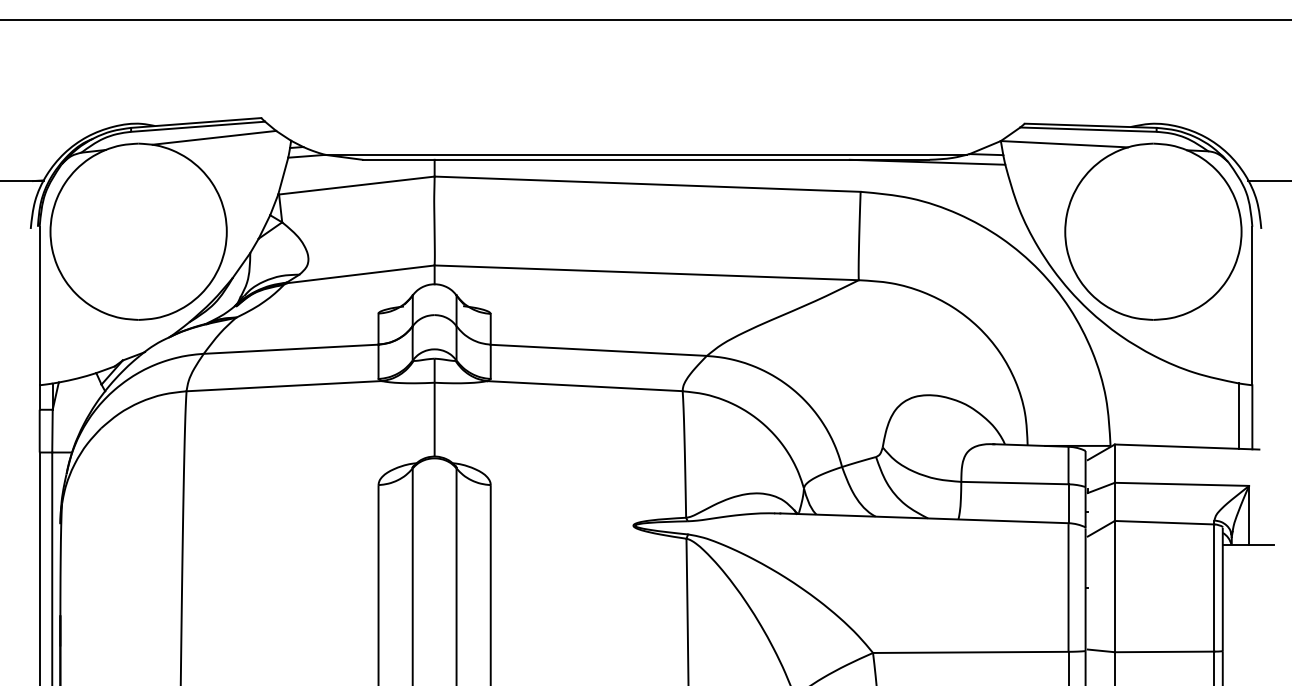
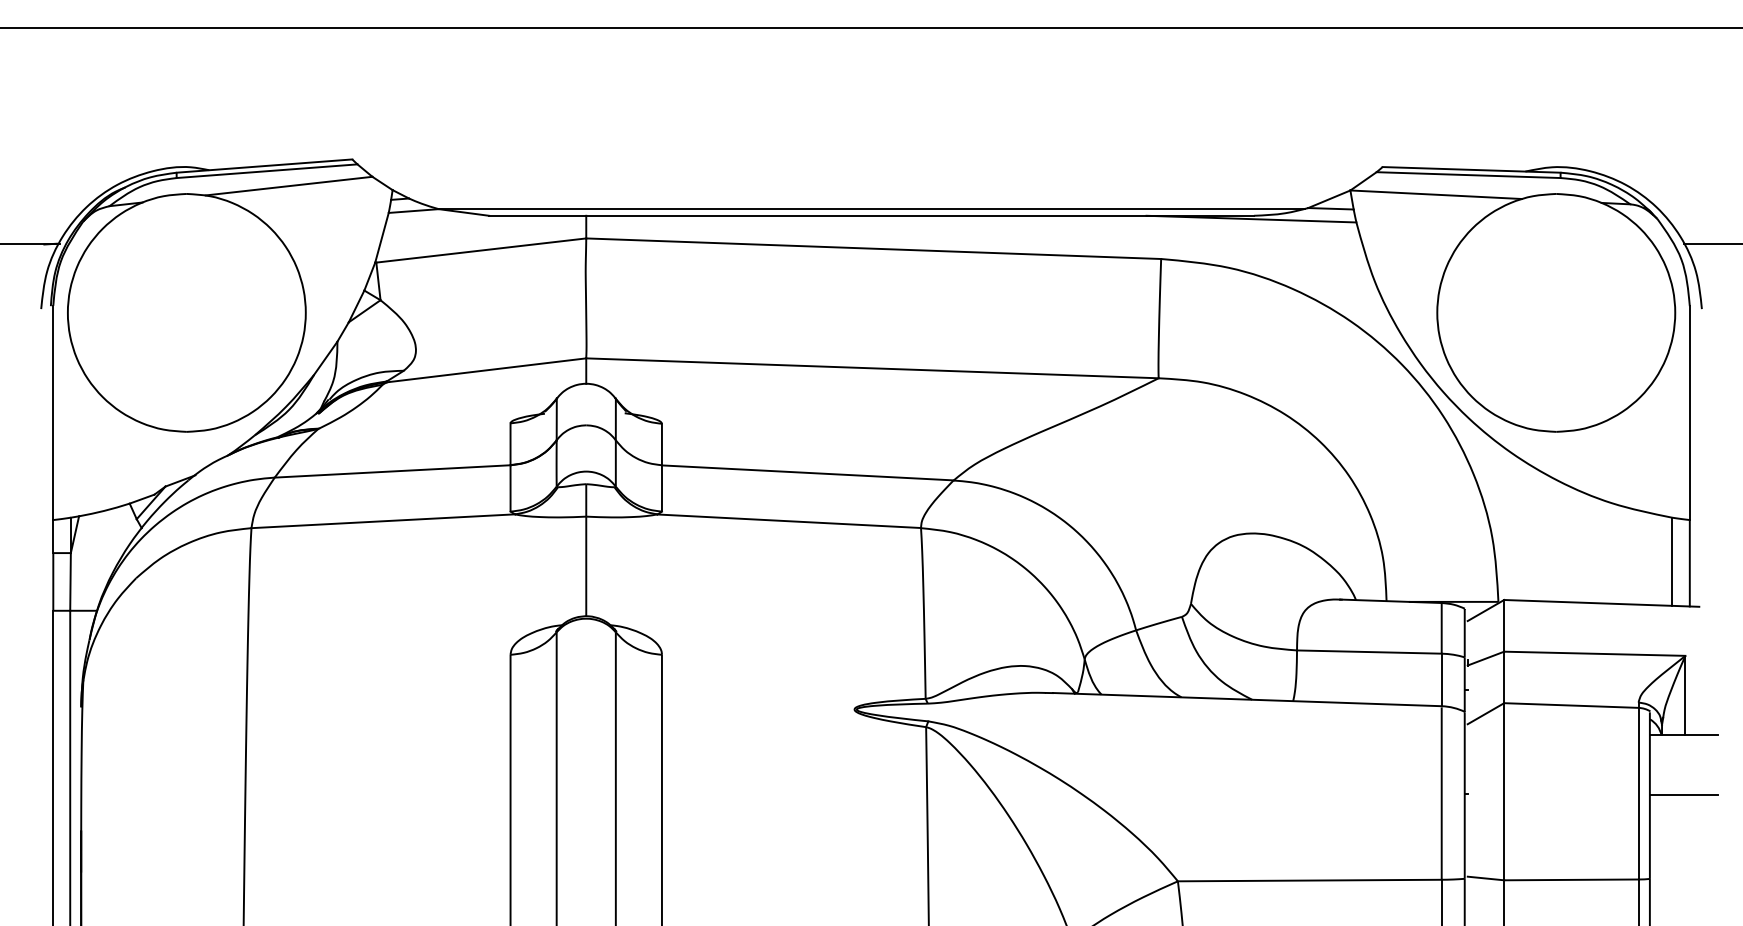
line: (1247, 588) -> (1683, 794), added

